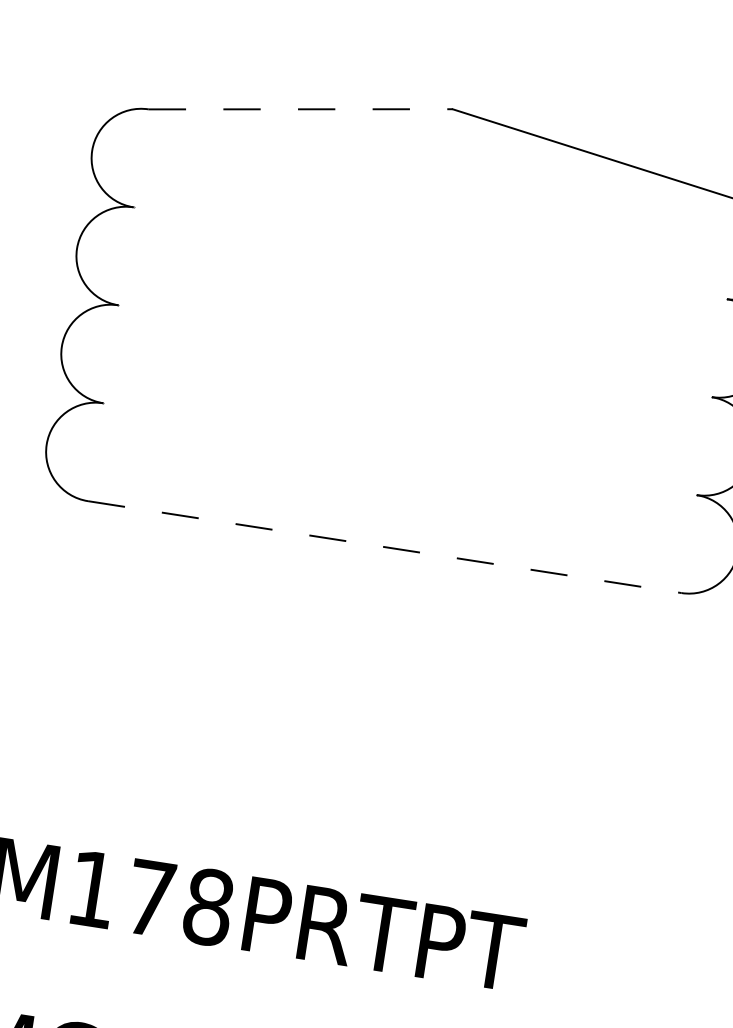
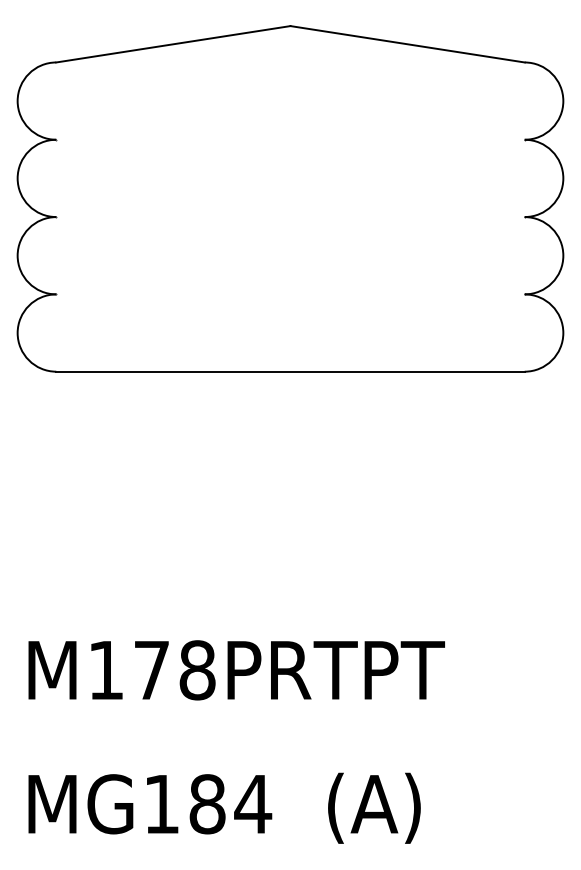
line: (300, 109) -> (173, 44), dashed -> solid
line: (386, 547) -> (291, 371), dashed -> solid

